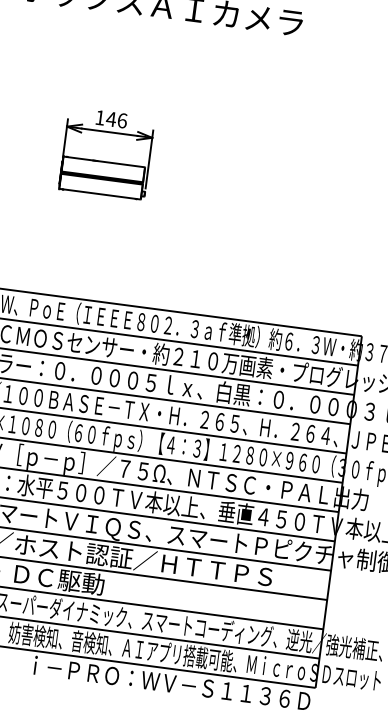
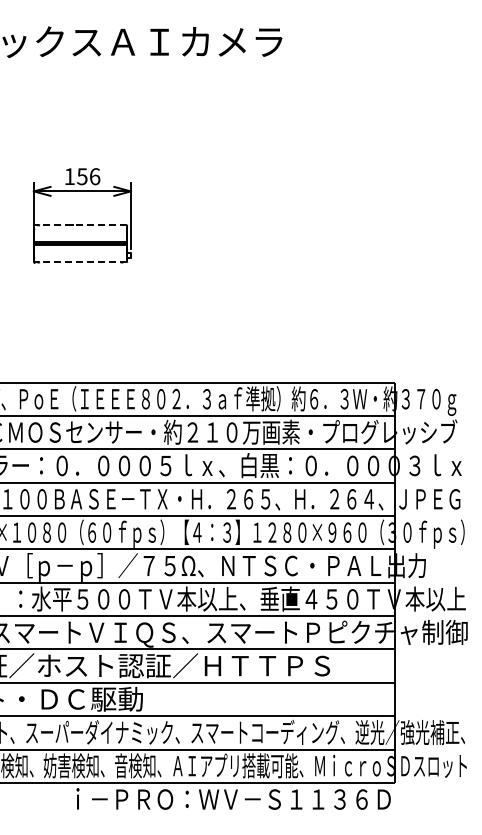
text: (110, 119) -> (81, 176), 146 -> 156
line: (104, 161) -> (80, 225), solid -> dashed
line: (99, 194) -> (80, 262), solid -> dashed

